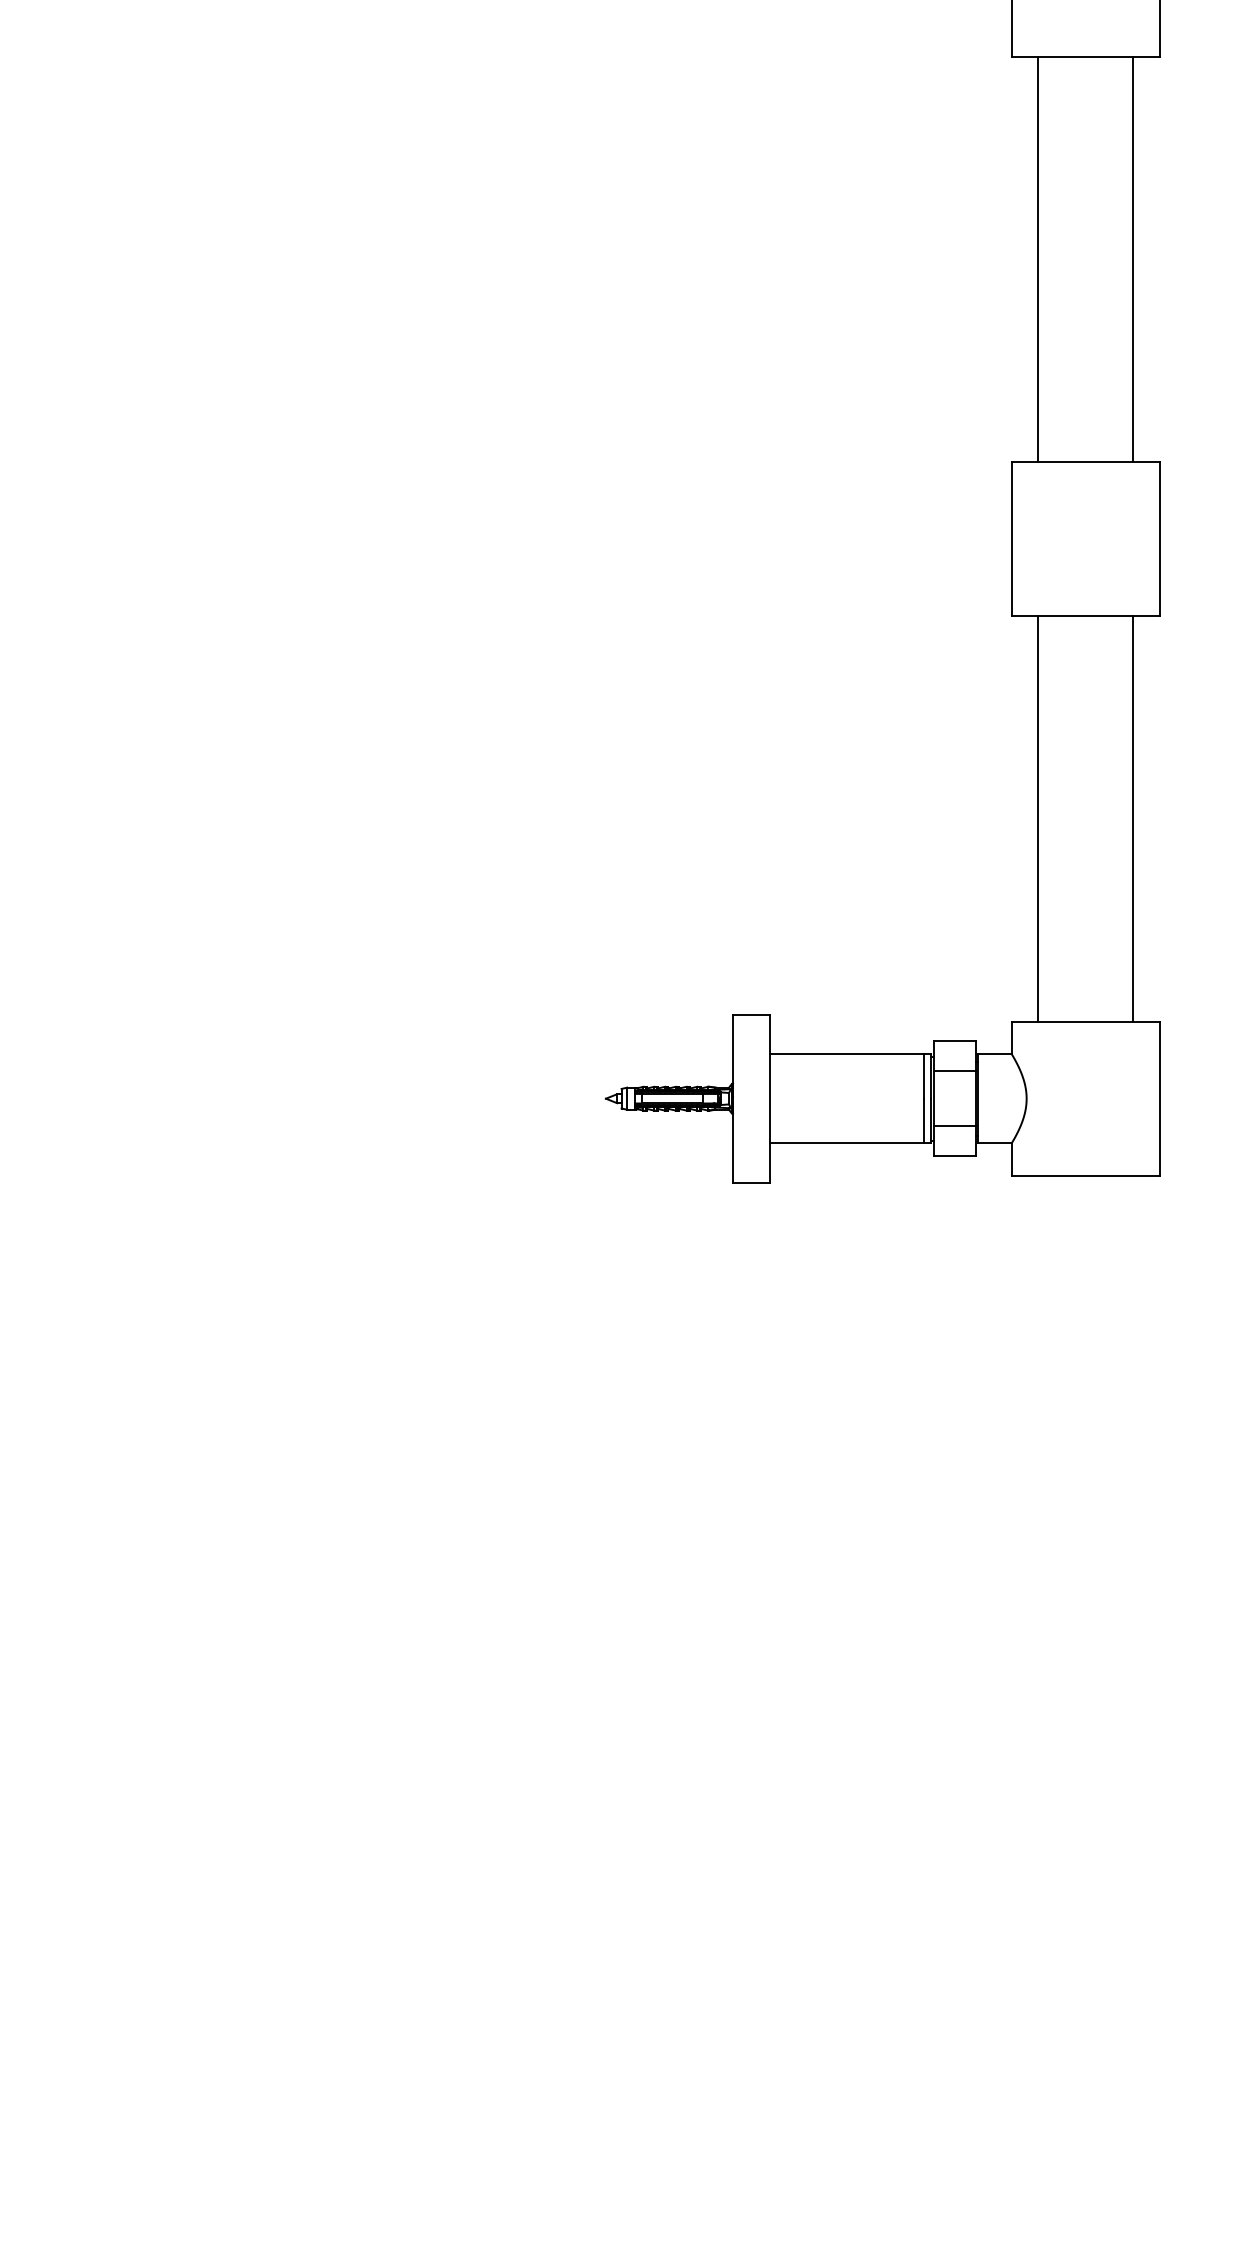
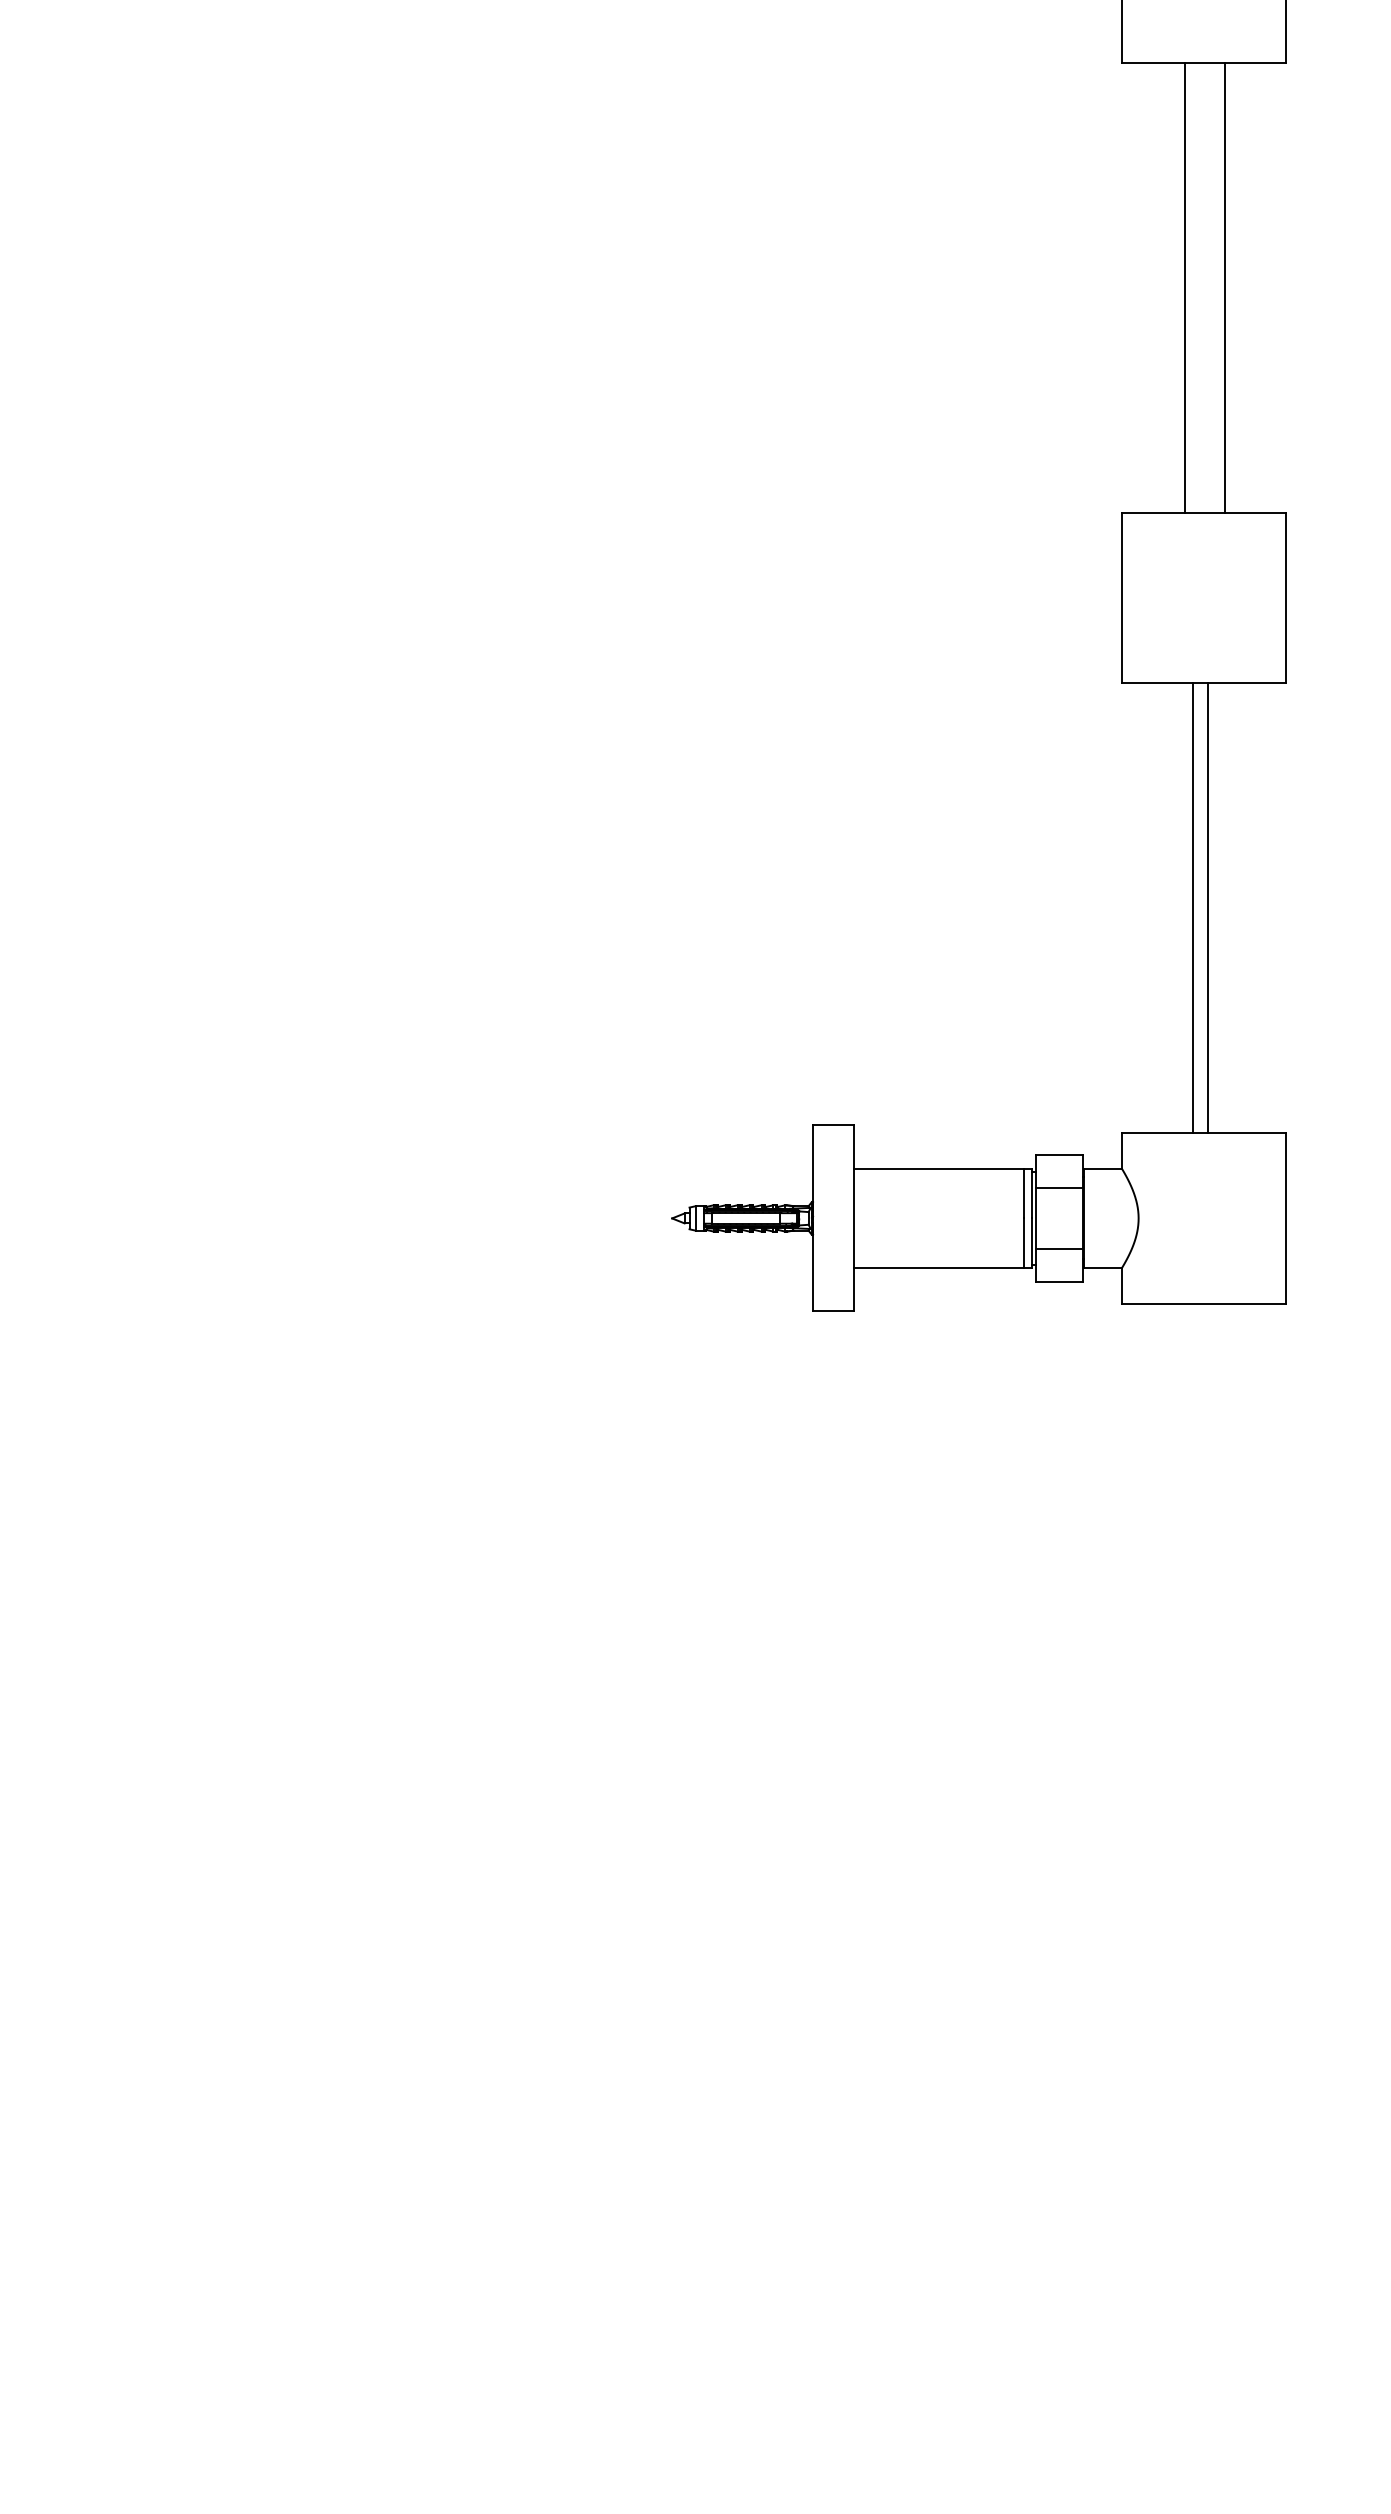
line: (1038, 259) -> (1225, 287), moved
line: (1132, 259) -> (1184, 287), moved
line: (1038, 819) -> (1193, 908), moved
line: (1132, 819) -> (1207, 908), moved

